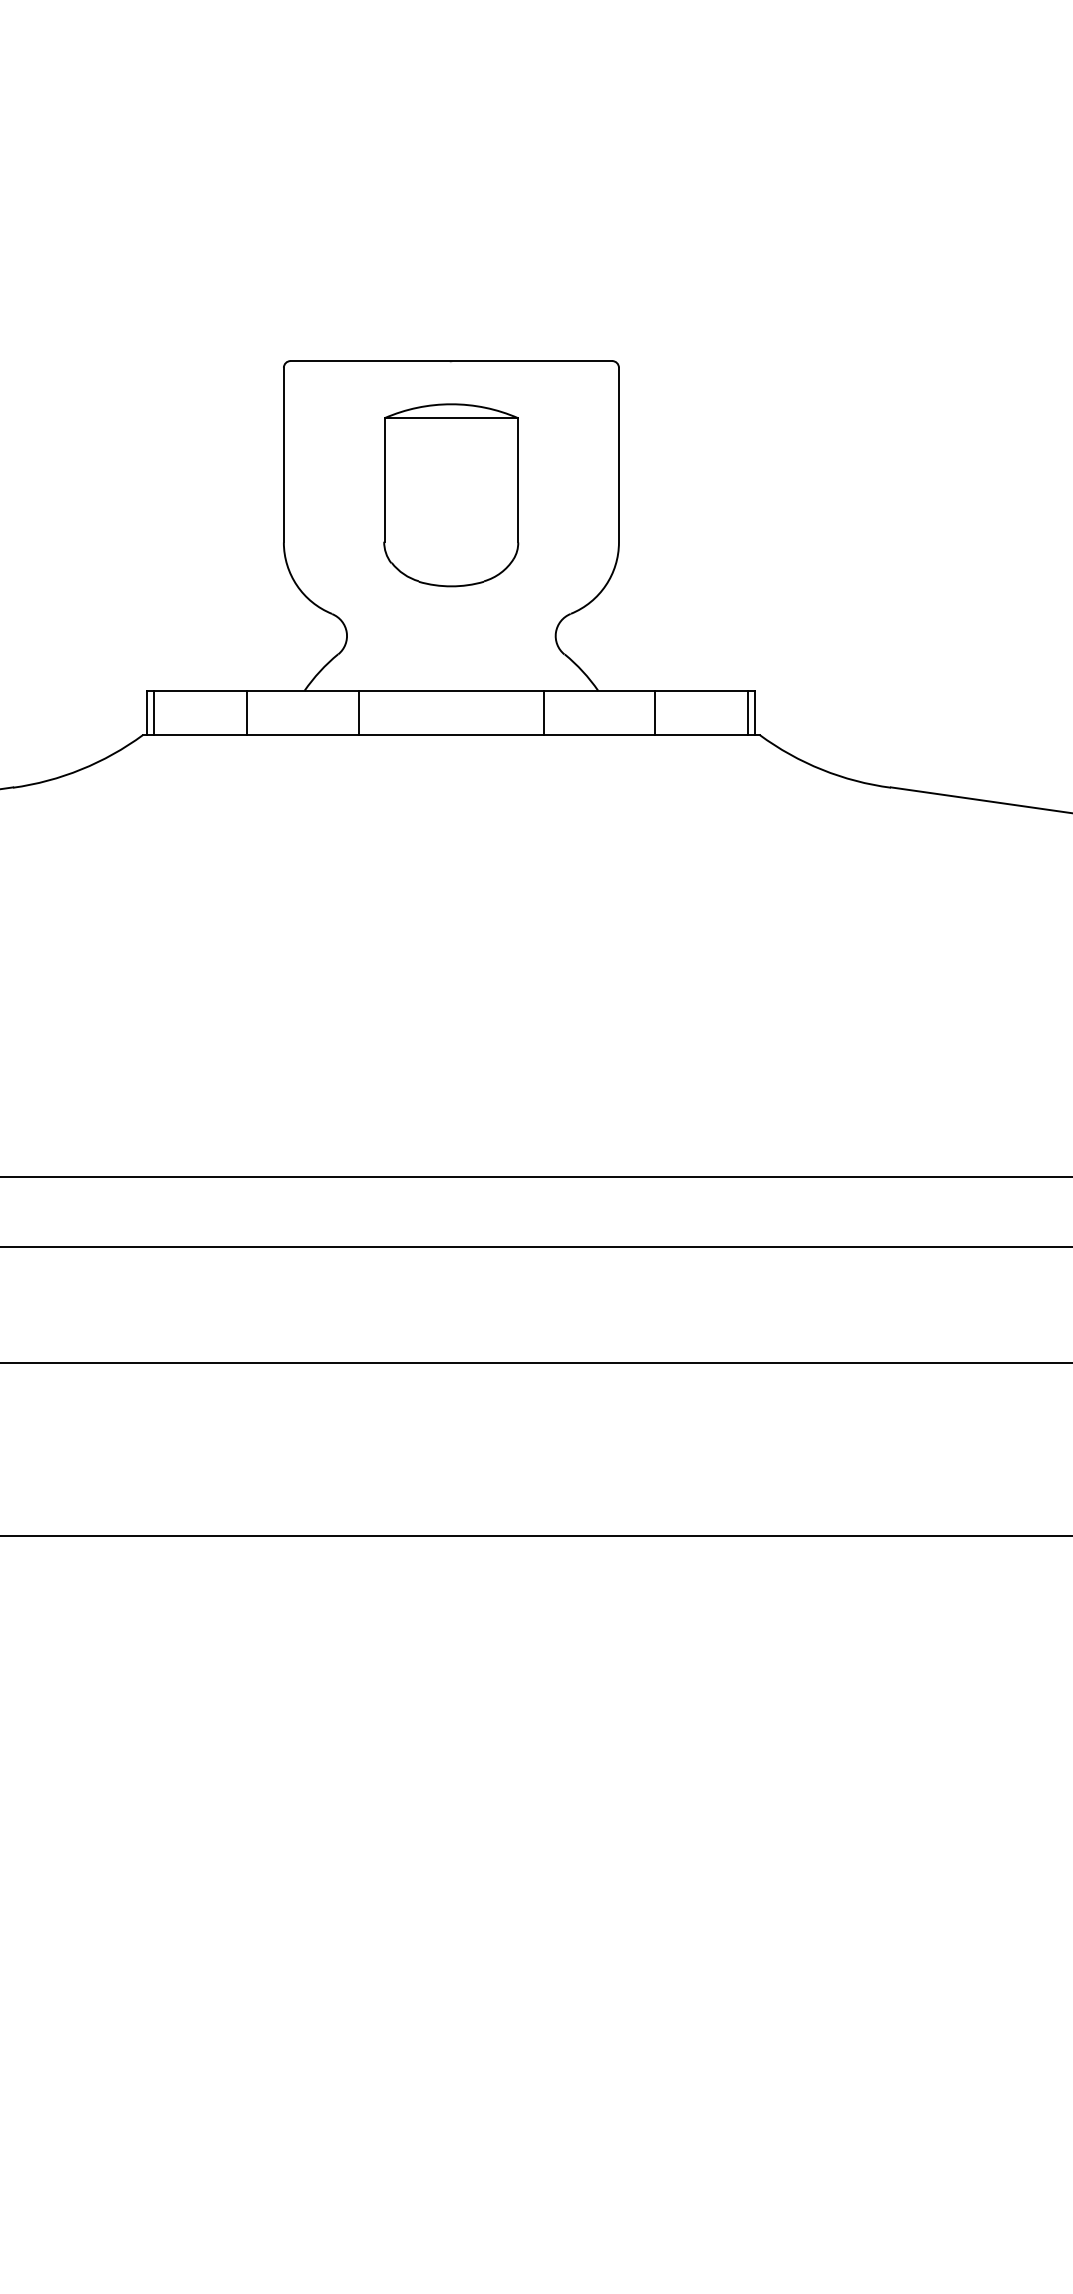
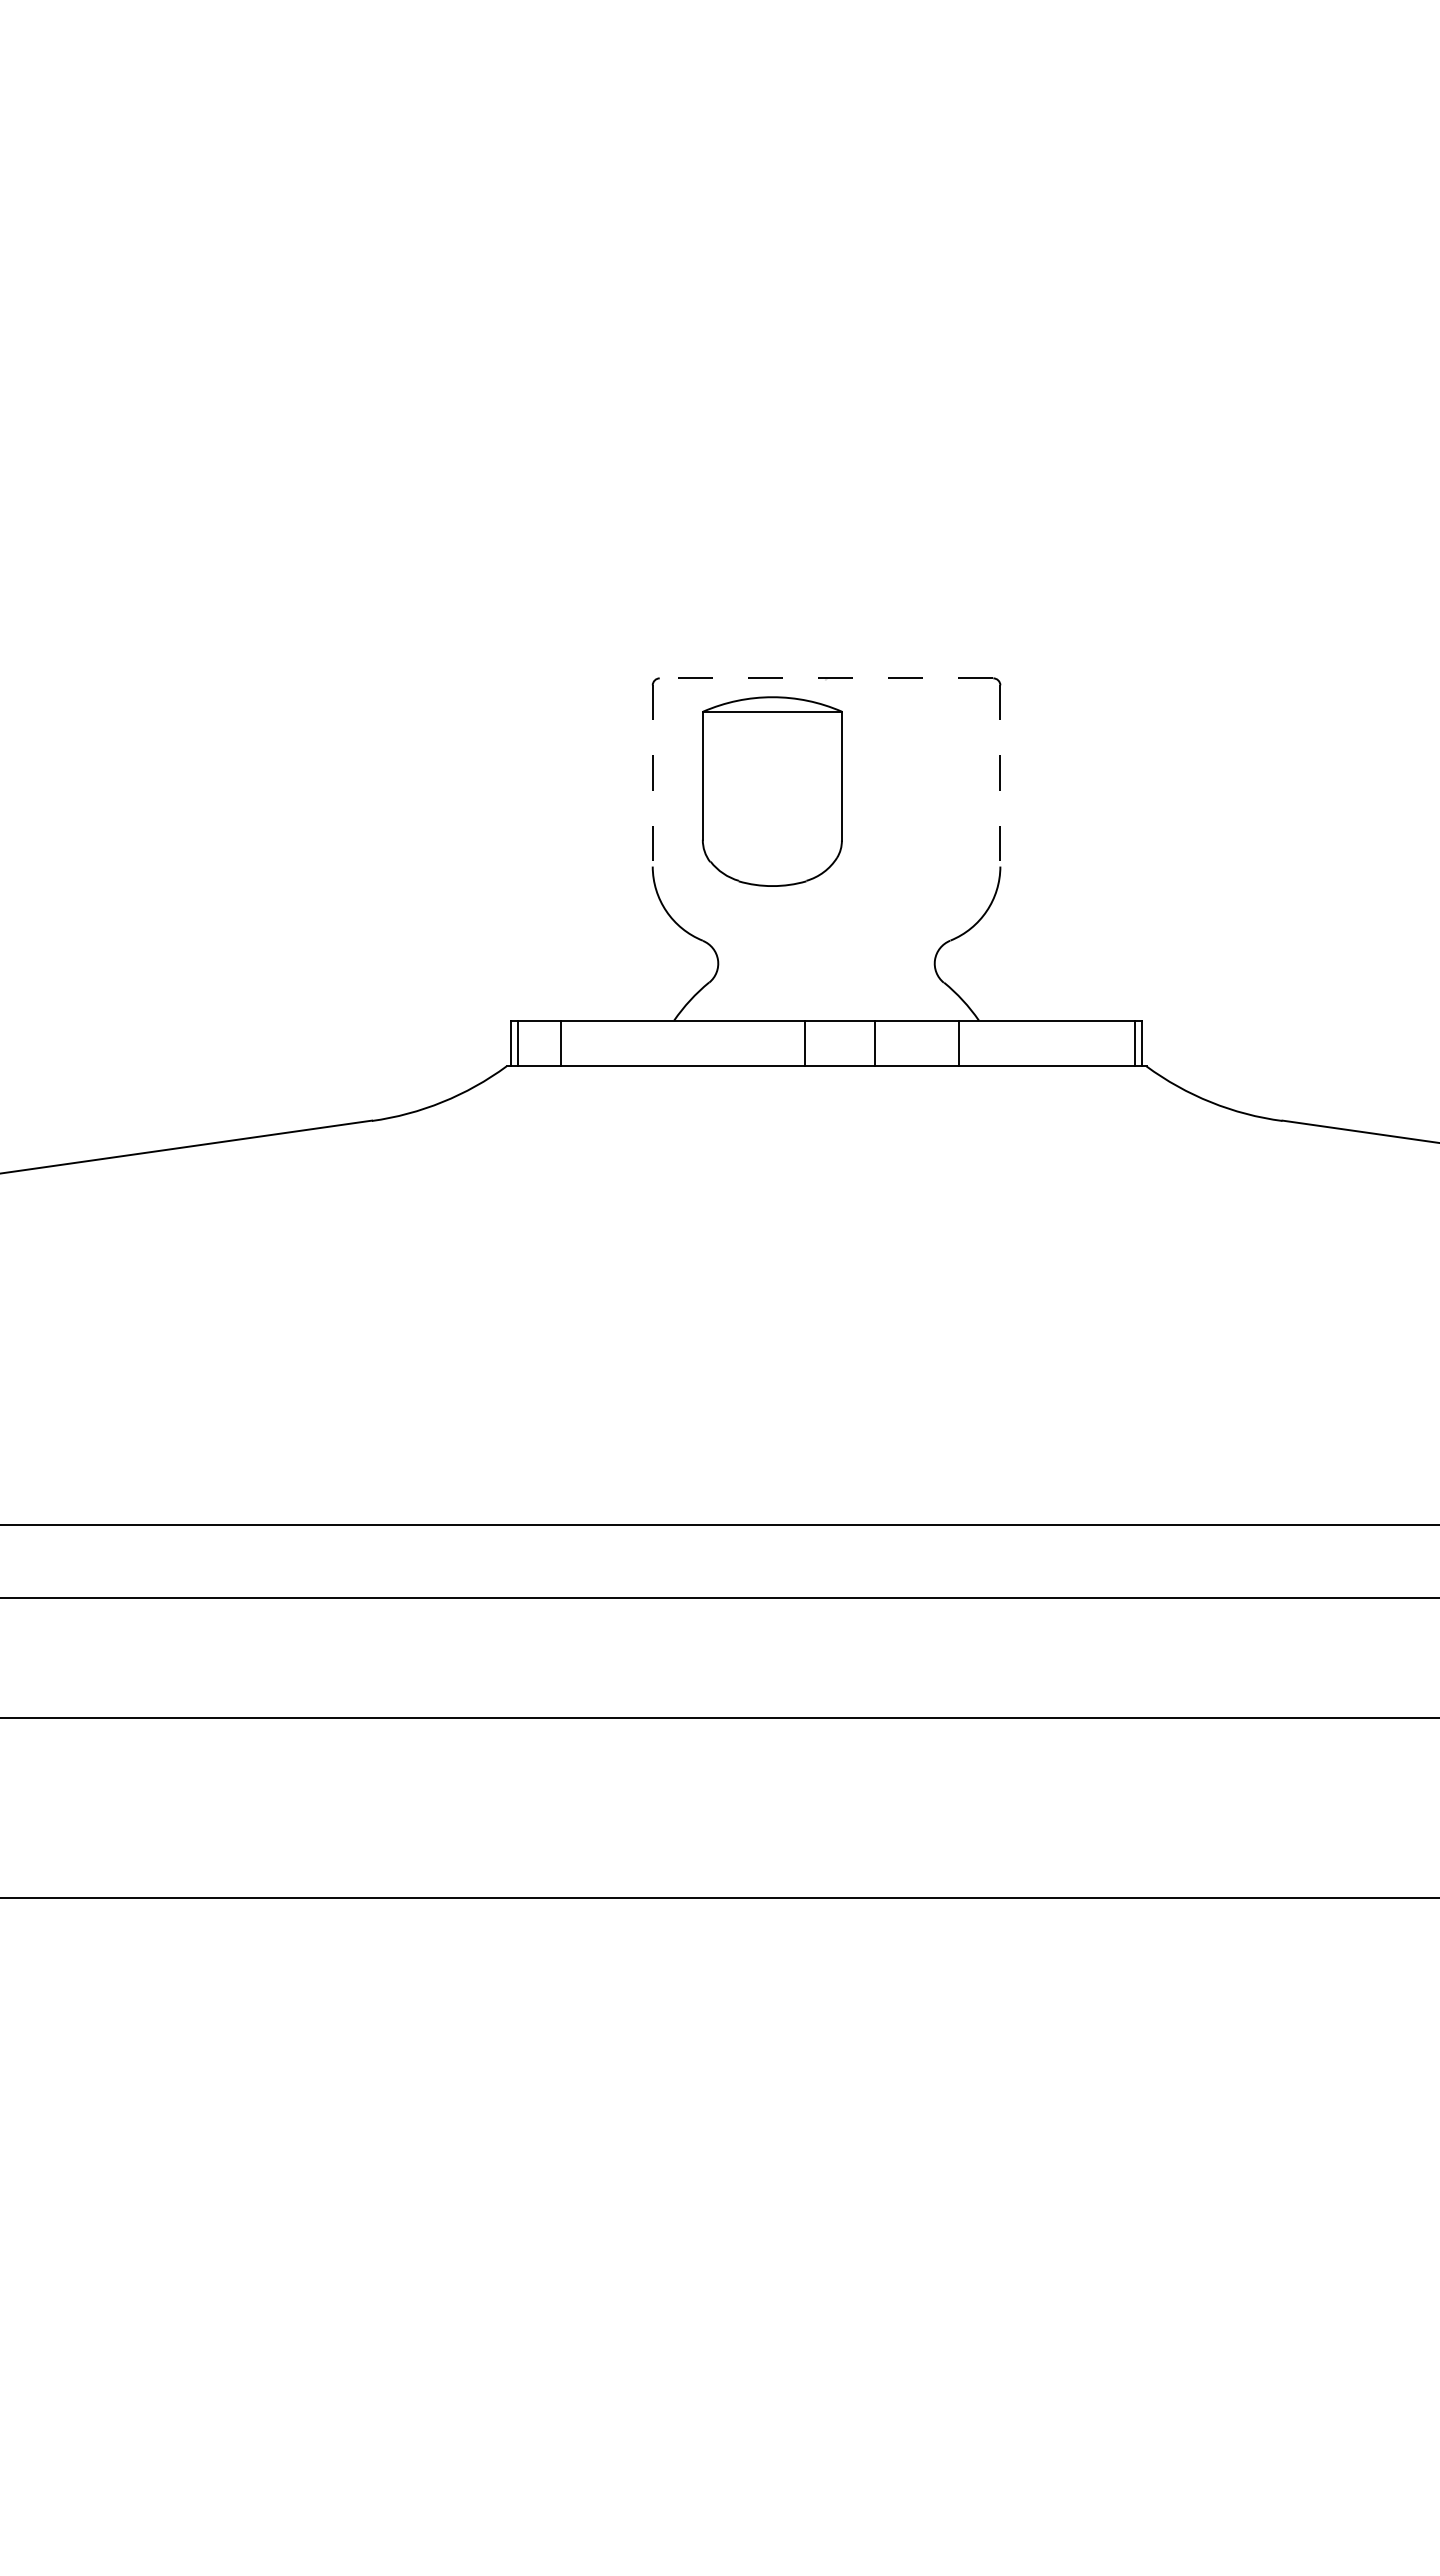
line: (451, 361) -> (826, 678), solid -> dashed
line: (283, 454) -> (652, 775), solid -> dashed
line: (619, 454) -> (1000, 775), solid -> dashed
part: (451, 495) -> (772, 791), moved
line: (246, 713) -> (560, 1043), moved
line: (358, 713) -> (805, 1043), moved
line: (543, 713) -> (874, 1043), moved
line: (655, 713) -> (959, 1043), moved

